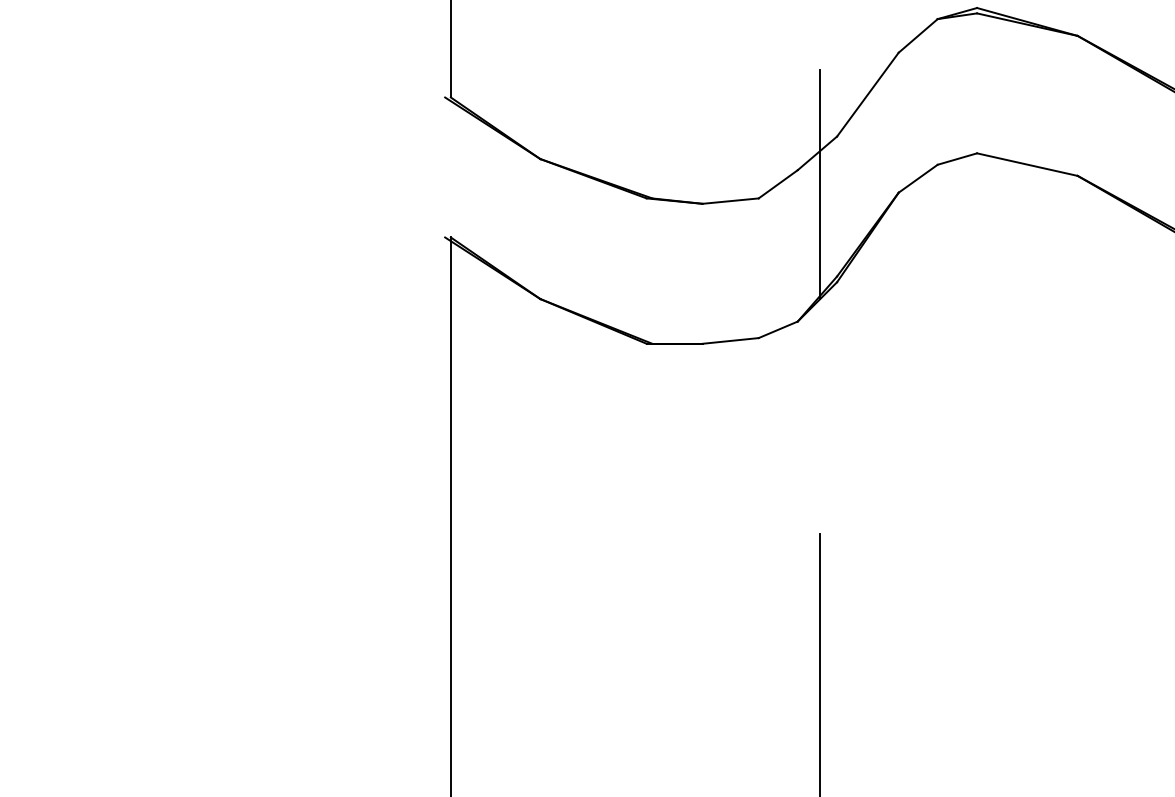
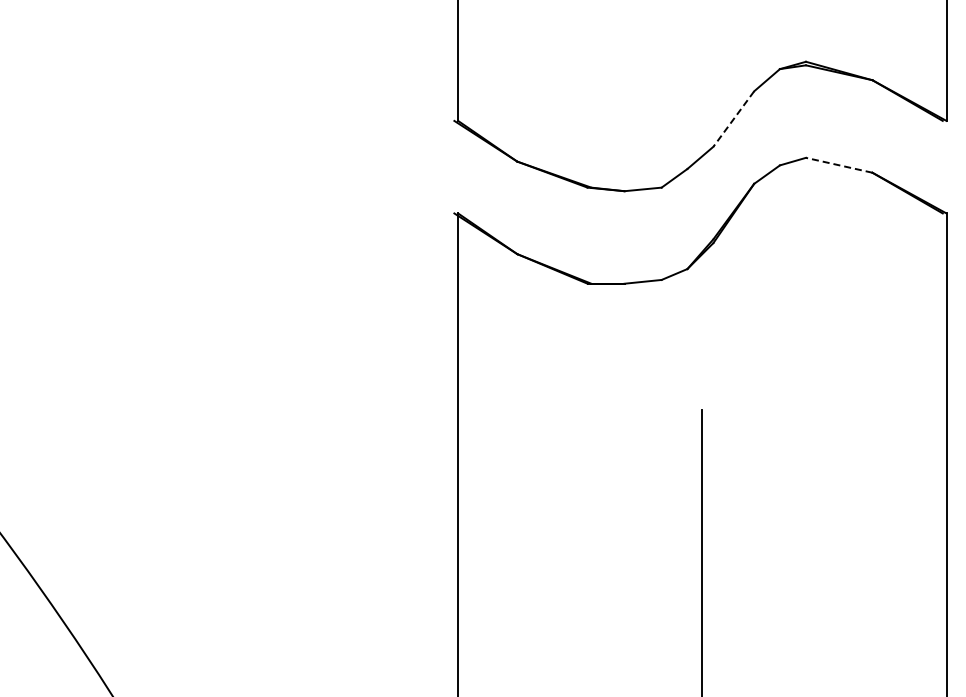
line: (867, 95) -> (733, 119), solid -> dashed
line: (1026, 164) -> (838, 165), solid -> dashed
line: (820, 184) -> (702, 178), removed

